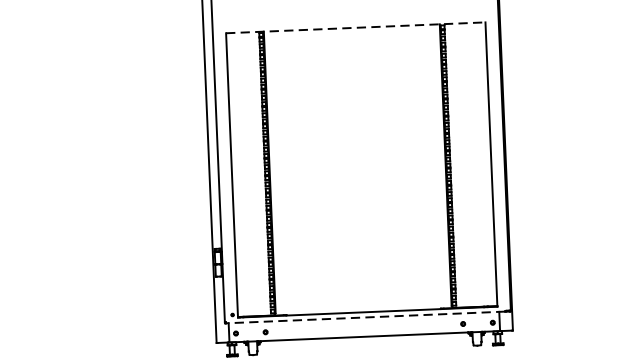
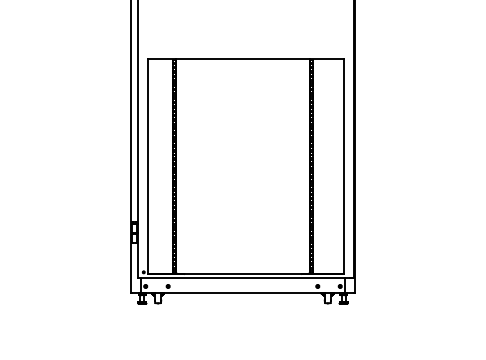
line: (356, 28) -> (246, 59), dashed -> solid
line: (365, 317) -> (244, 278), dashed -> solid

